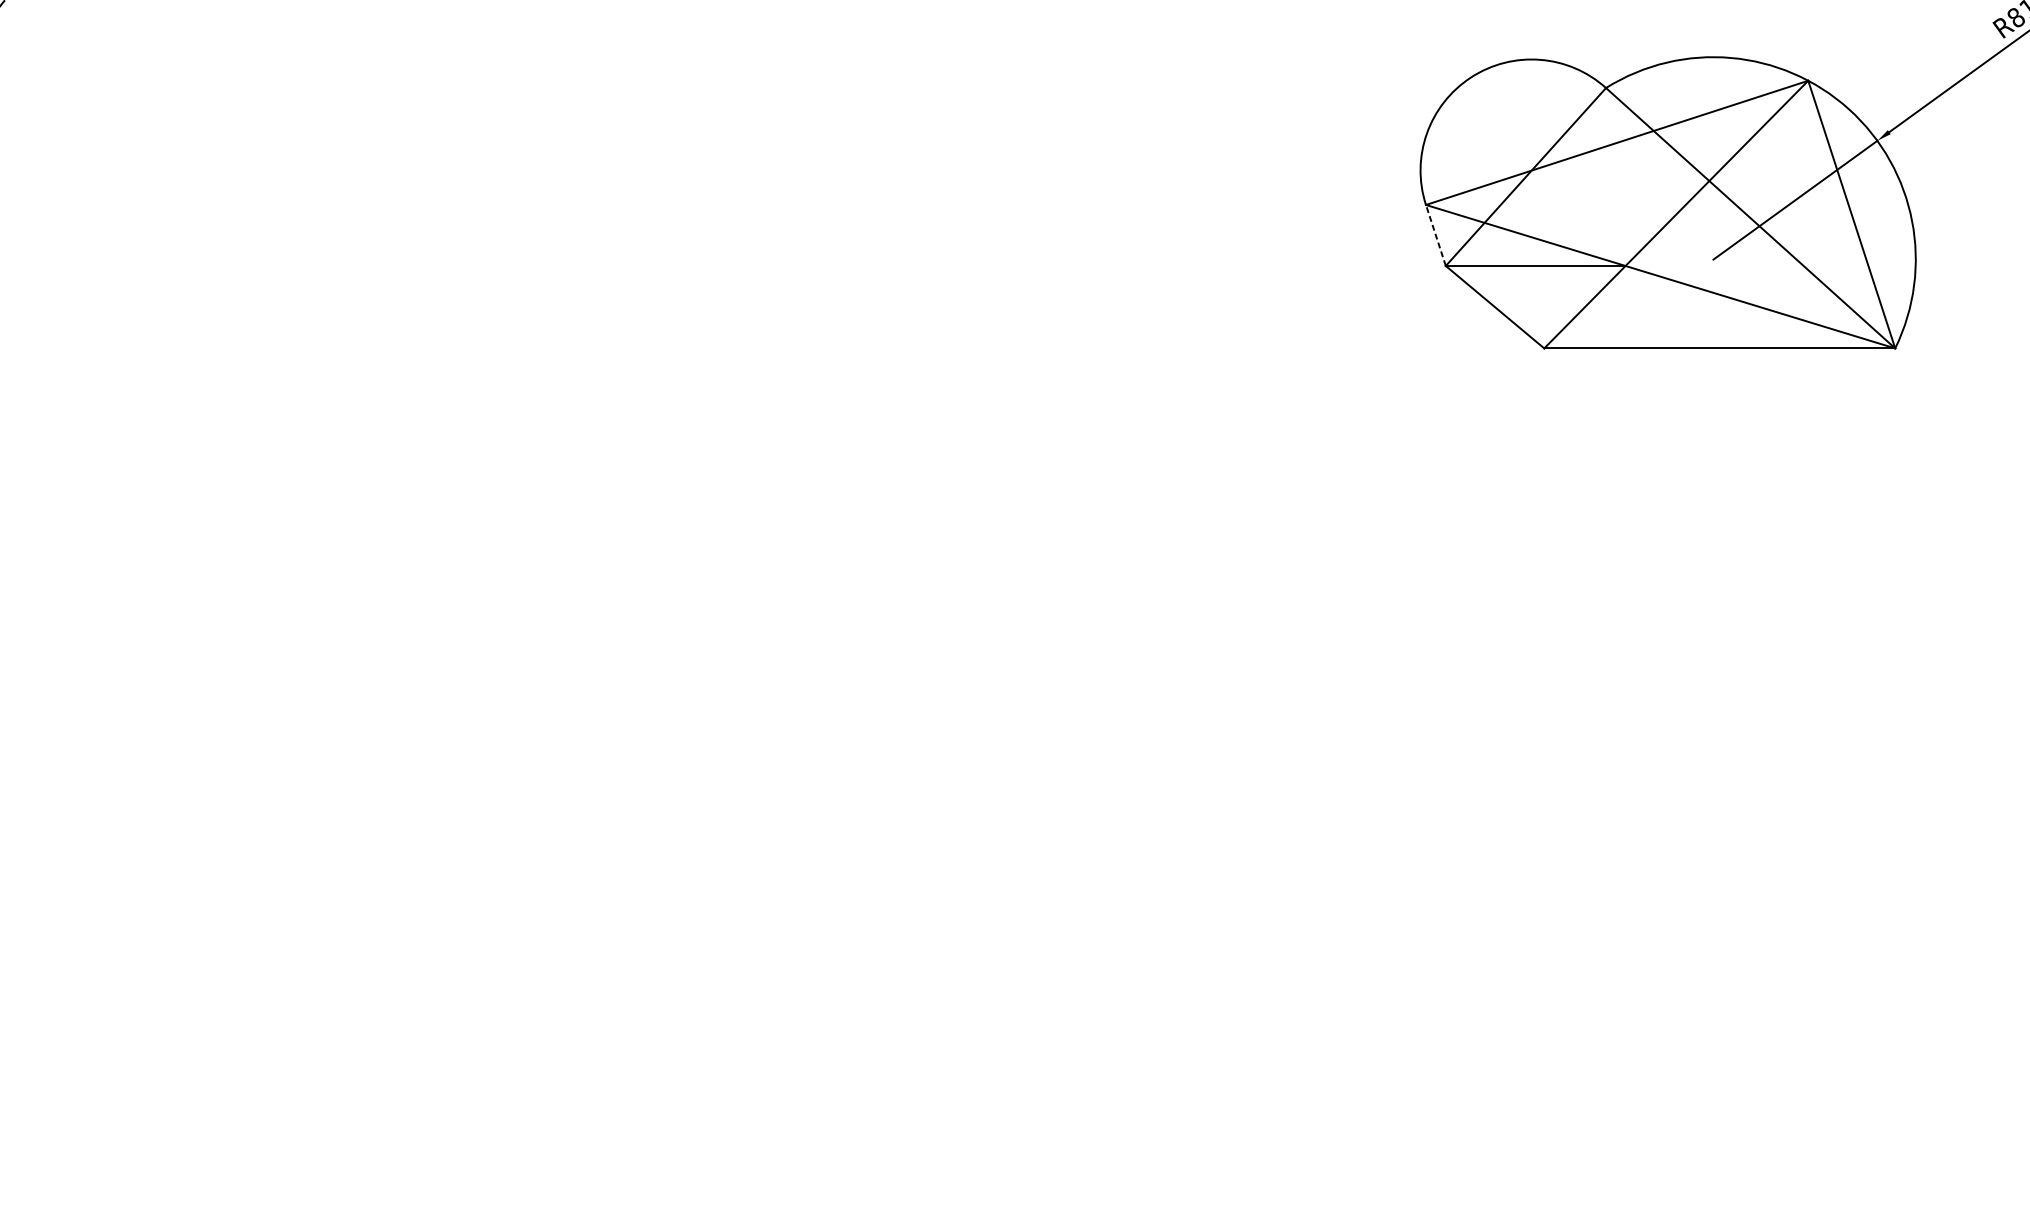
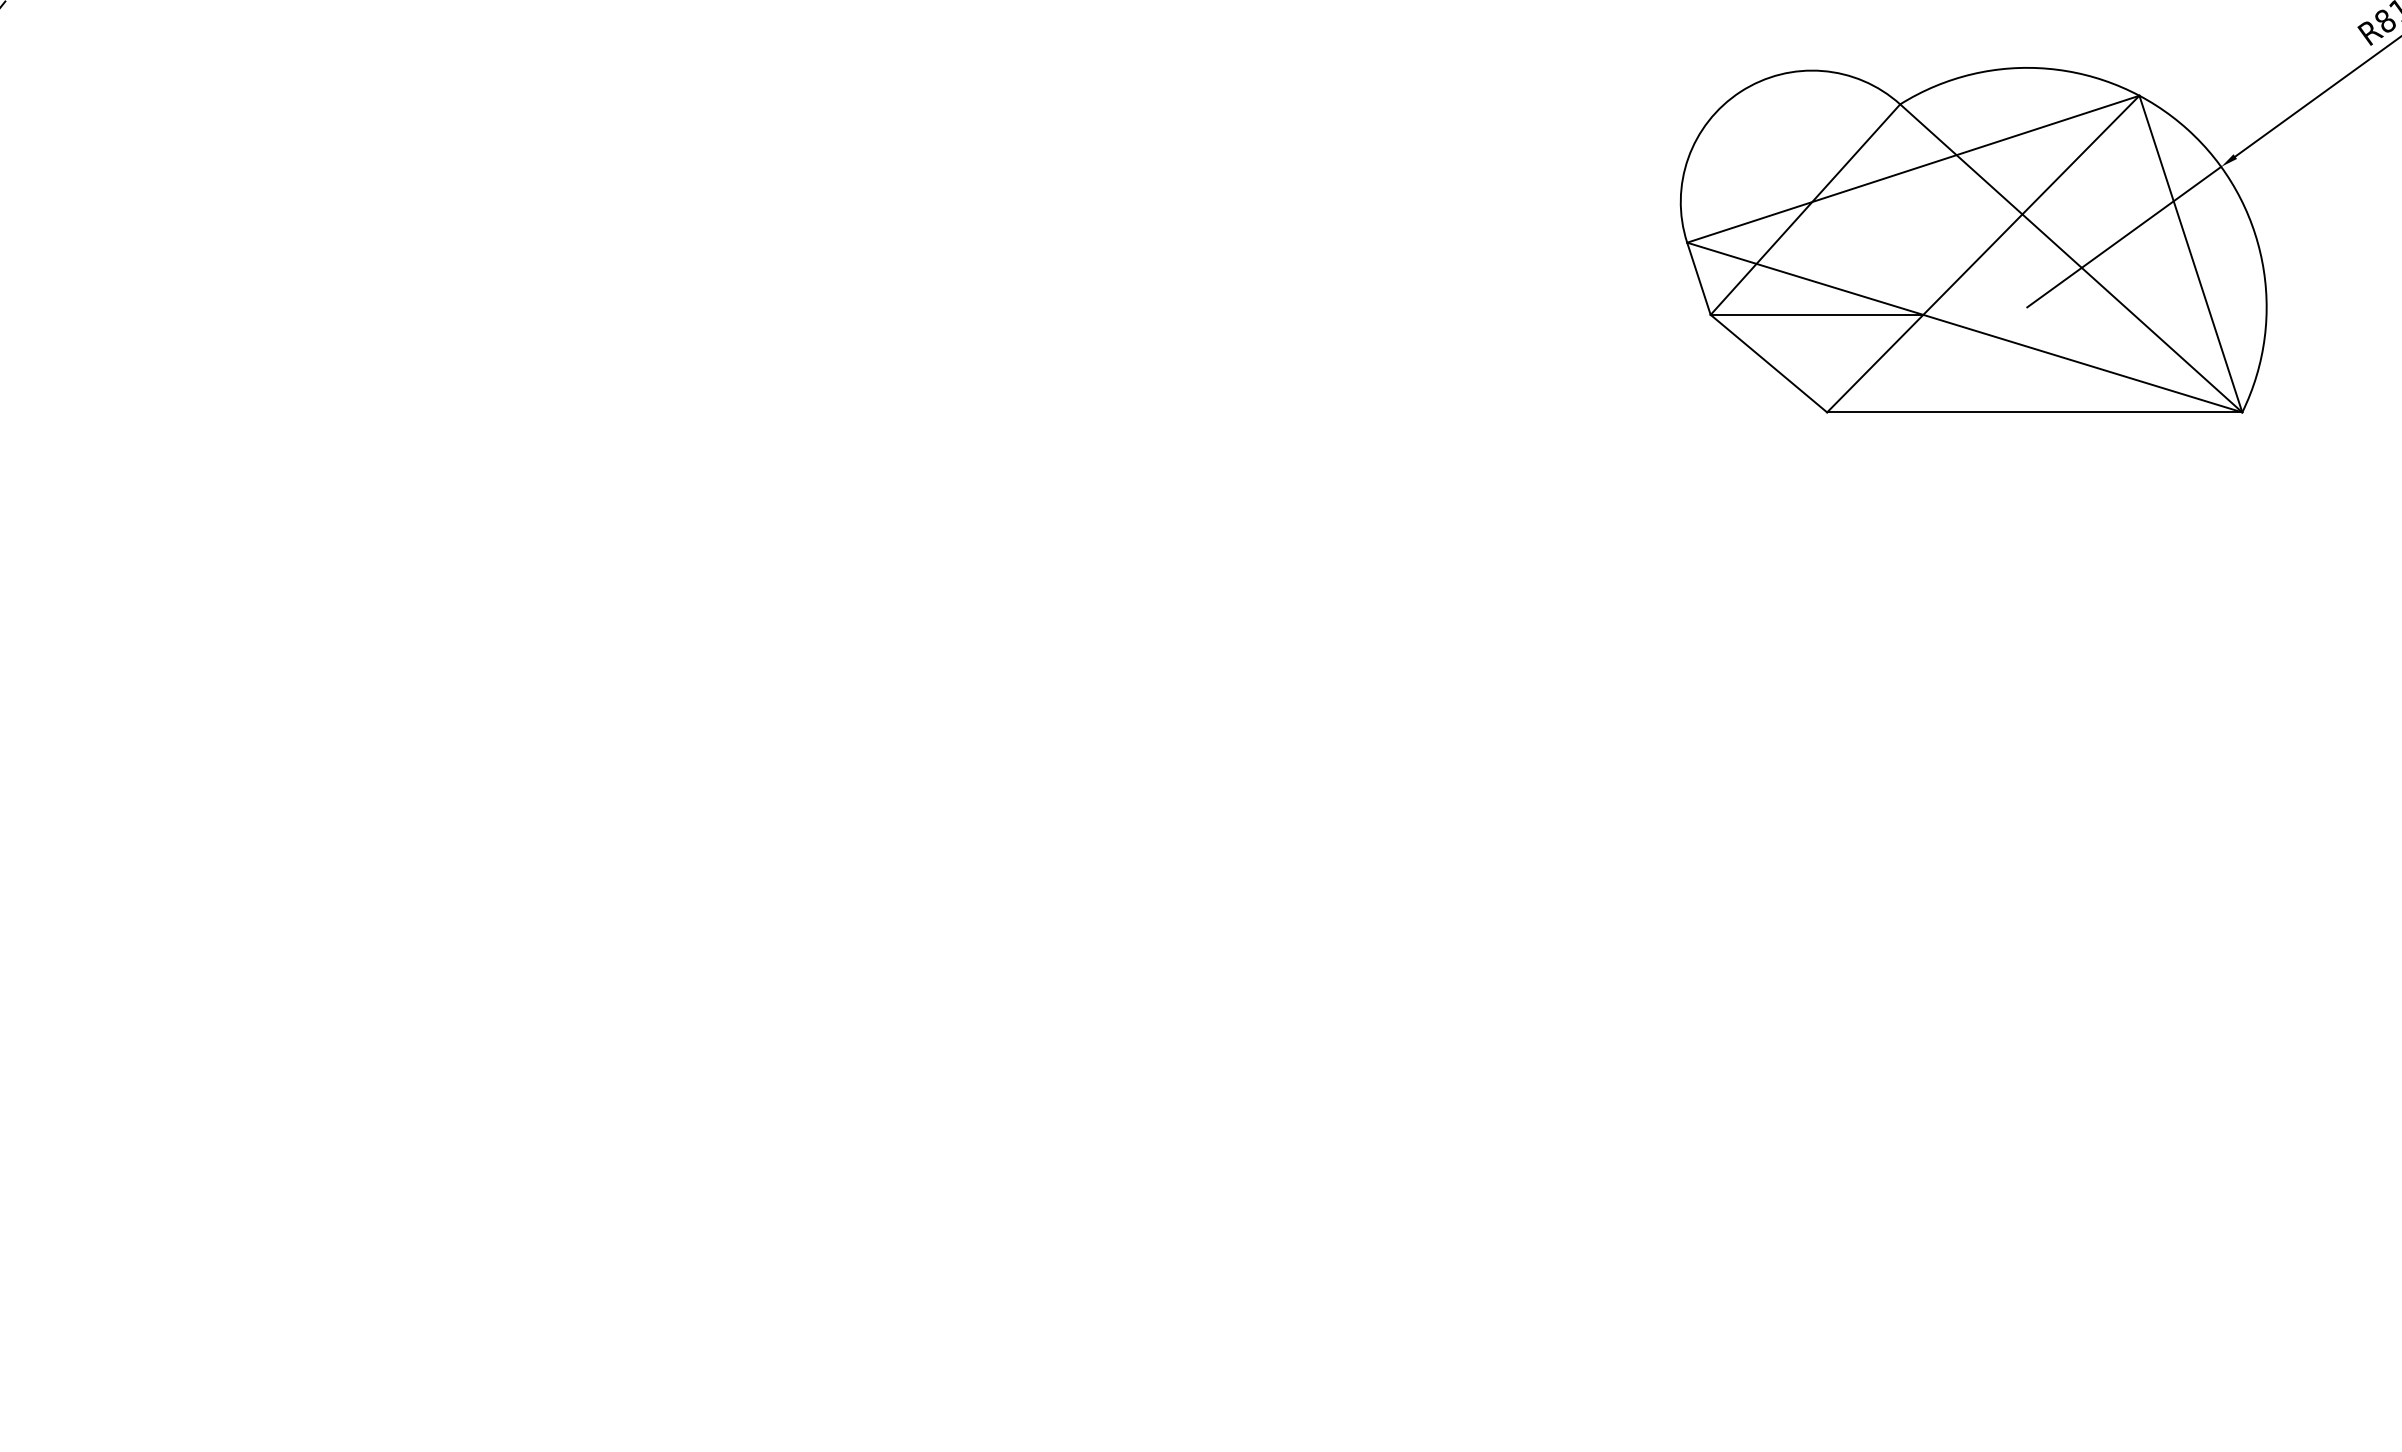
line: (1435, 235) -> (1698, 278), dashed -> solid

